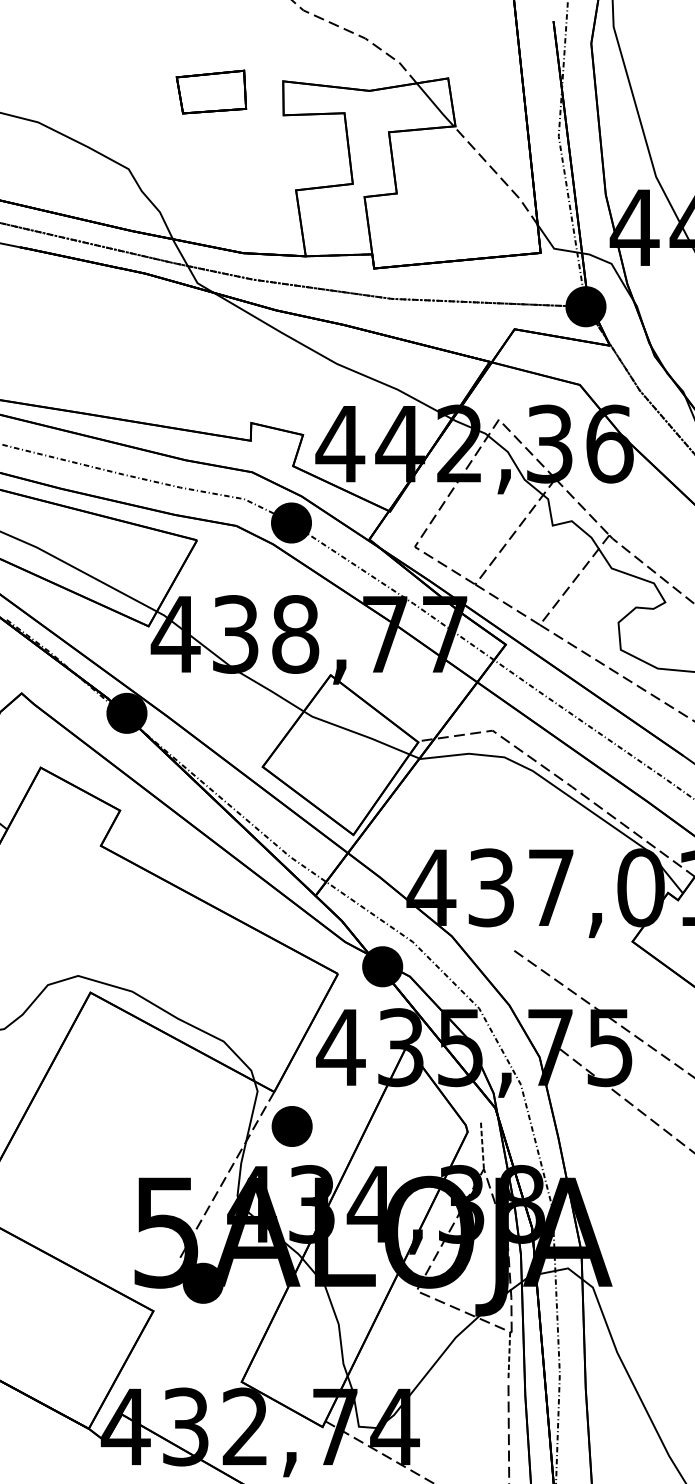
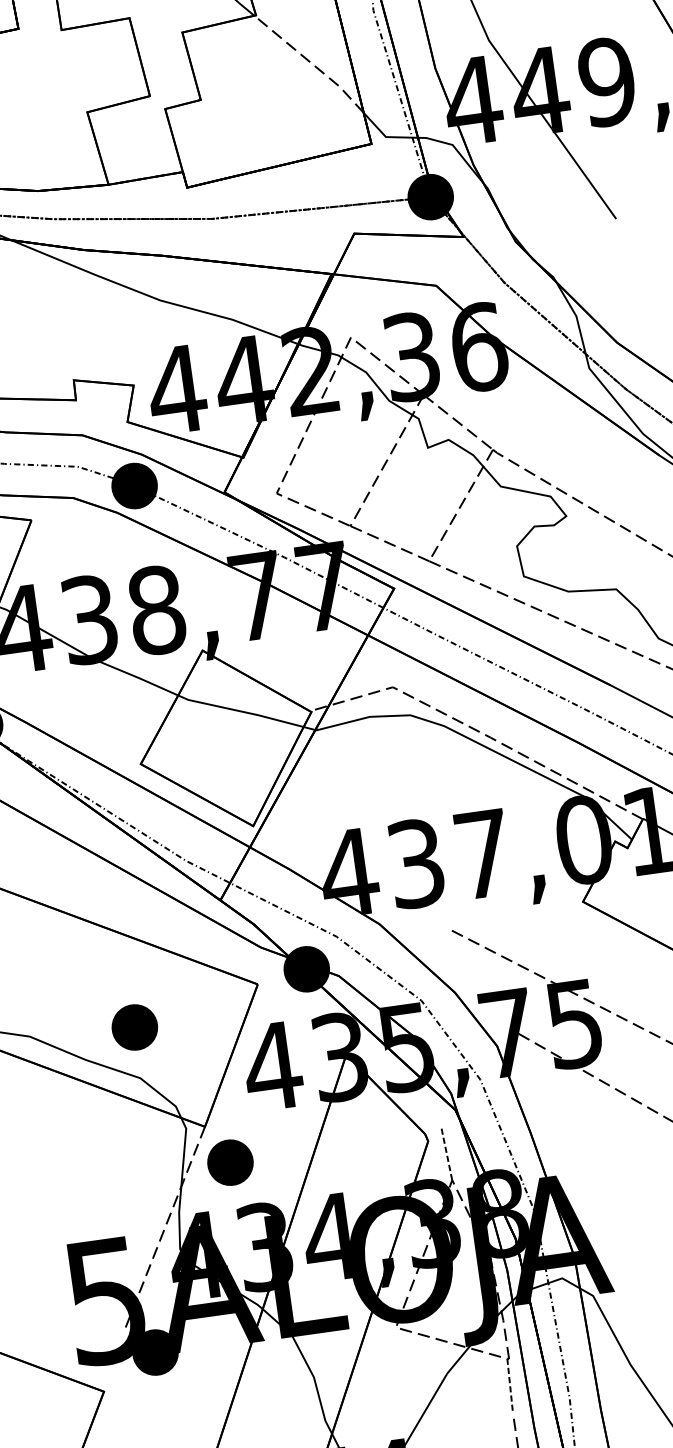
part: (224, 996) -> (134, 1027), added

